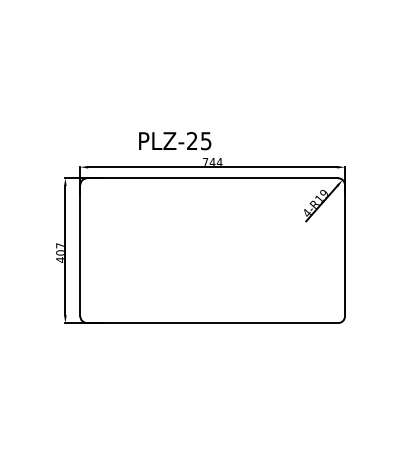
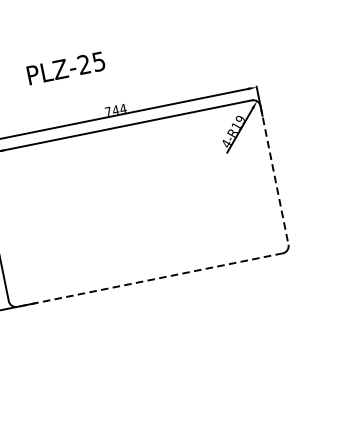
text: (175, 141) -> (66, 68), moved
line: (344, 250) -> (273, 175), solid -> dashed
line: (212, 323) -> (150, 280), solid -> dashed

